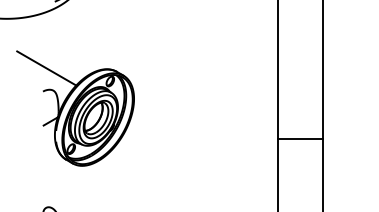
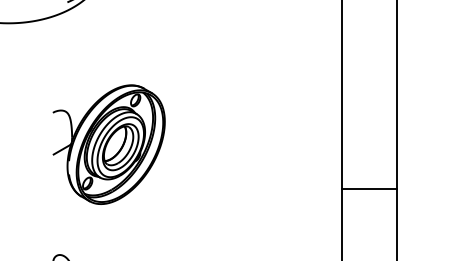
line: (46, 68) -> (57, 84), removed
line: (300, 138) -> (369, 188), moved

